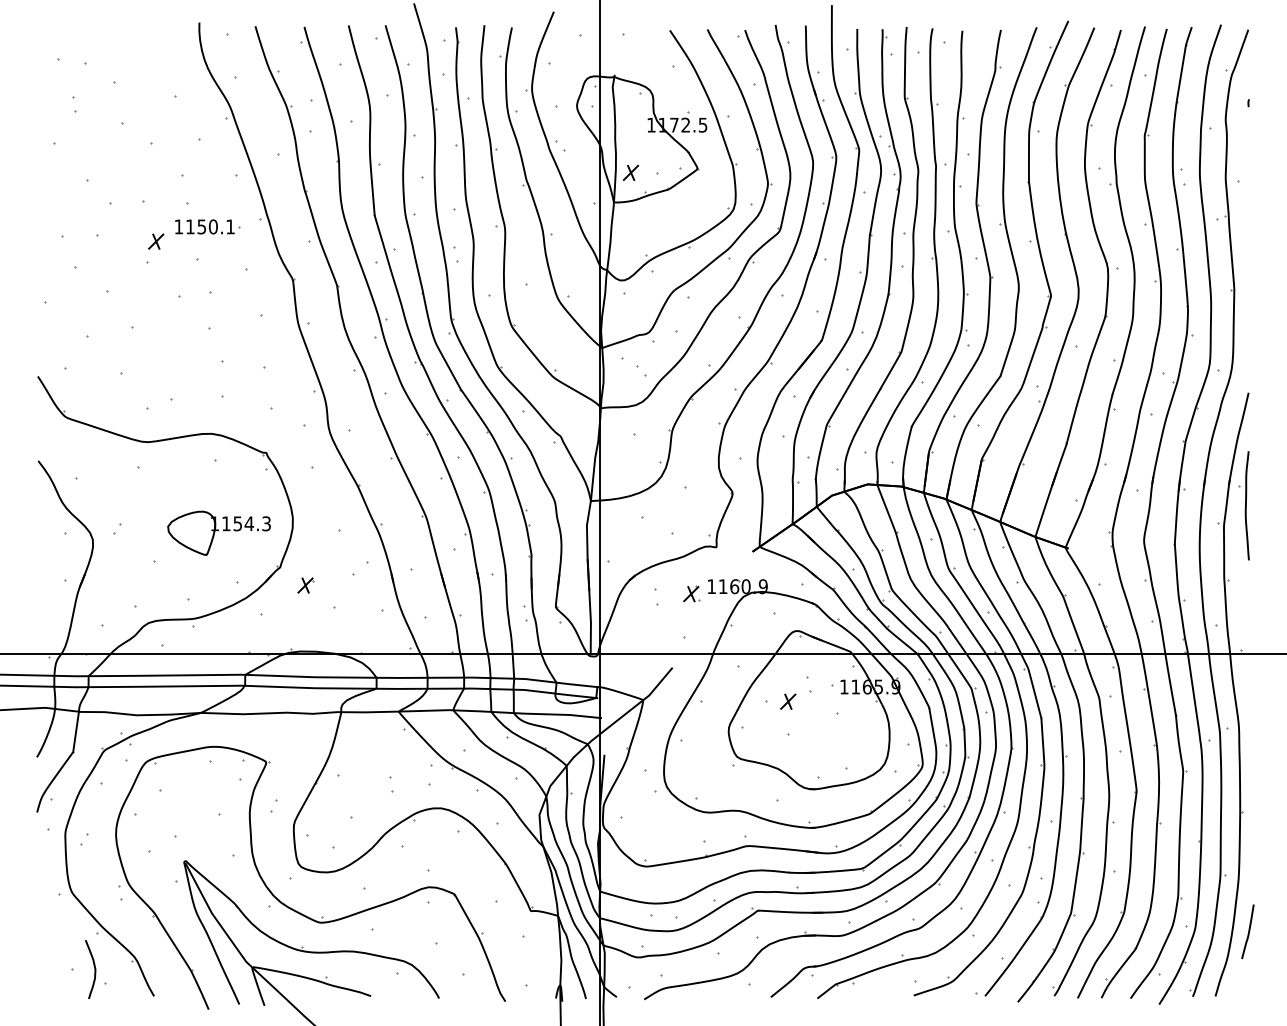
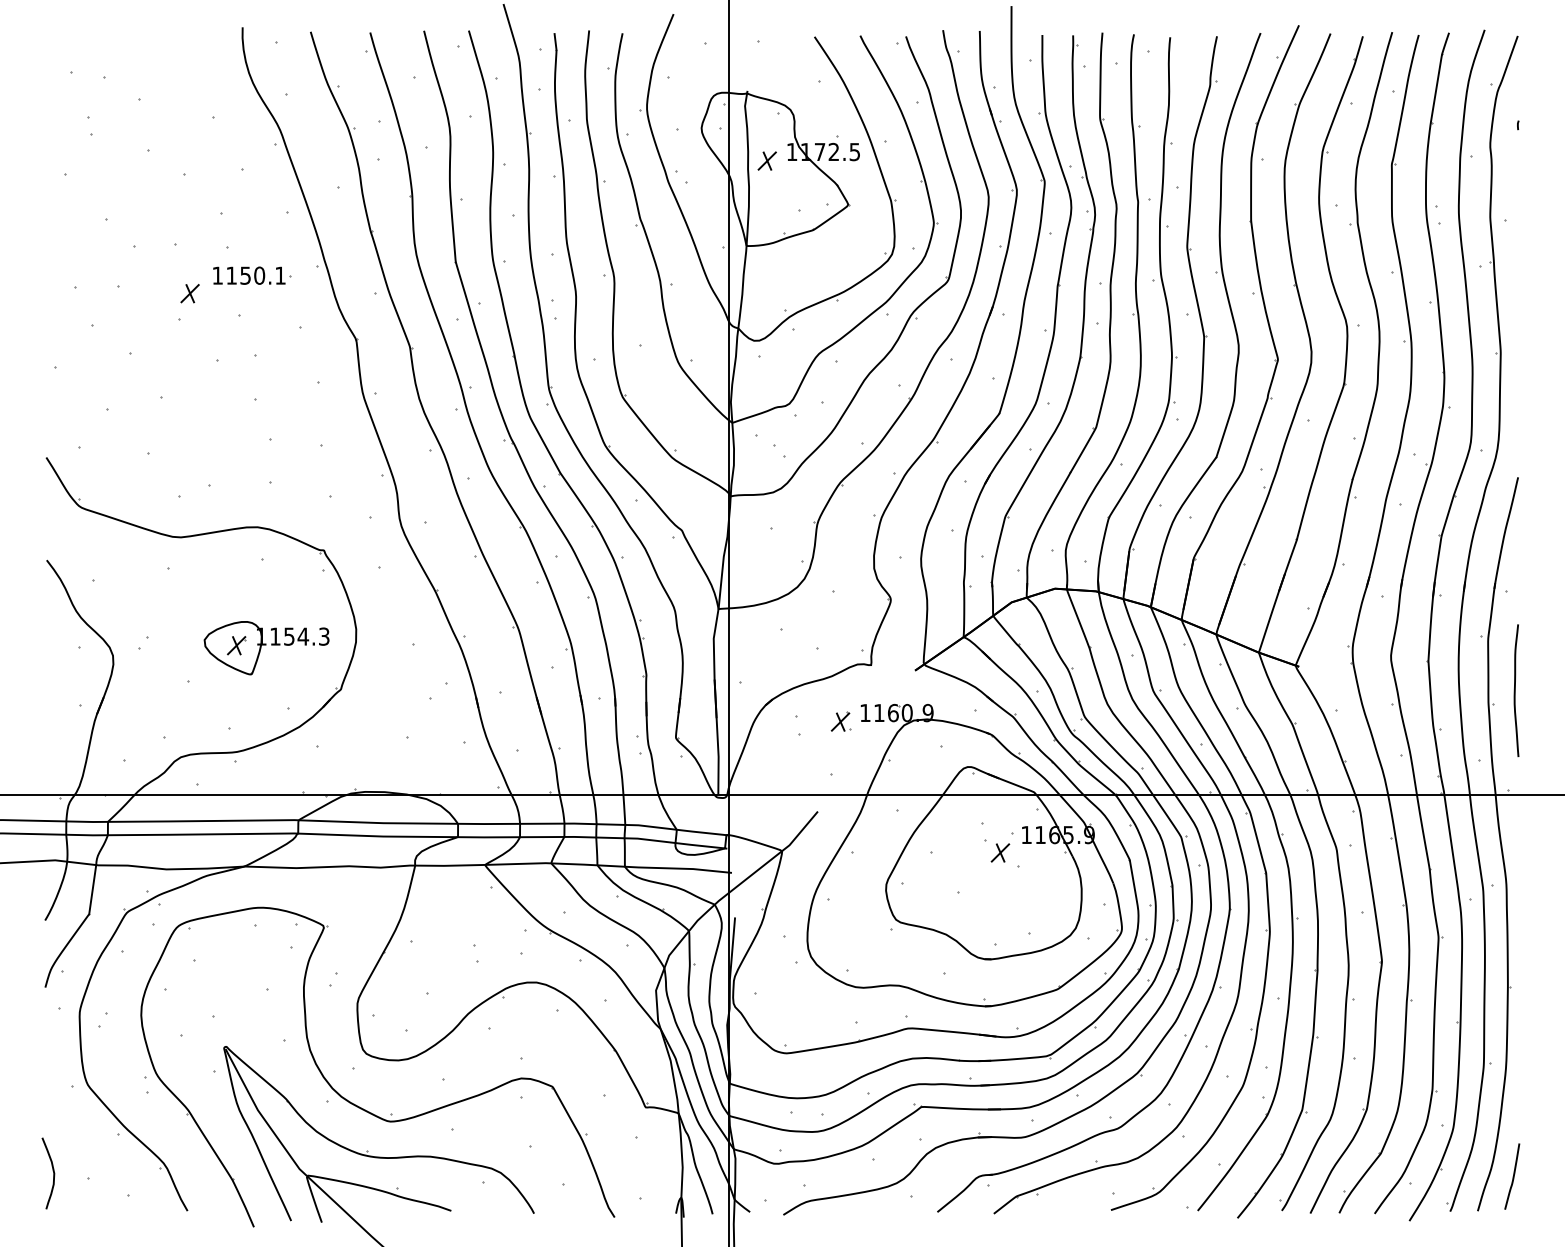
part: (630, 172) -> (766, 160), moved
curve: (1246, 505) -> (1515, 690), moved
part: (305, 585) -> (236, 645), moved
part: (788, 701) -> (1000, 852), moved
curve: (1248, 931) -> (1512, 1176), moved
curve: (94, 967) -> (52, 1171), moved

